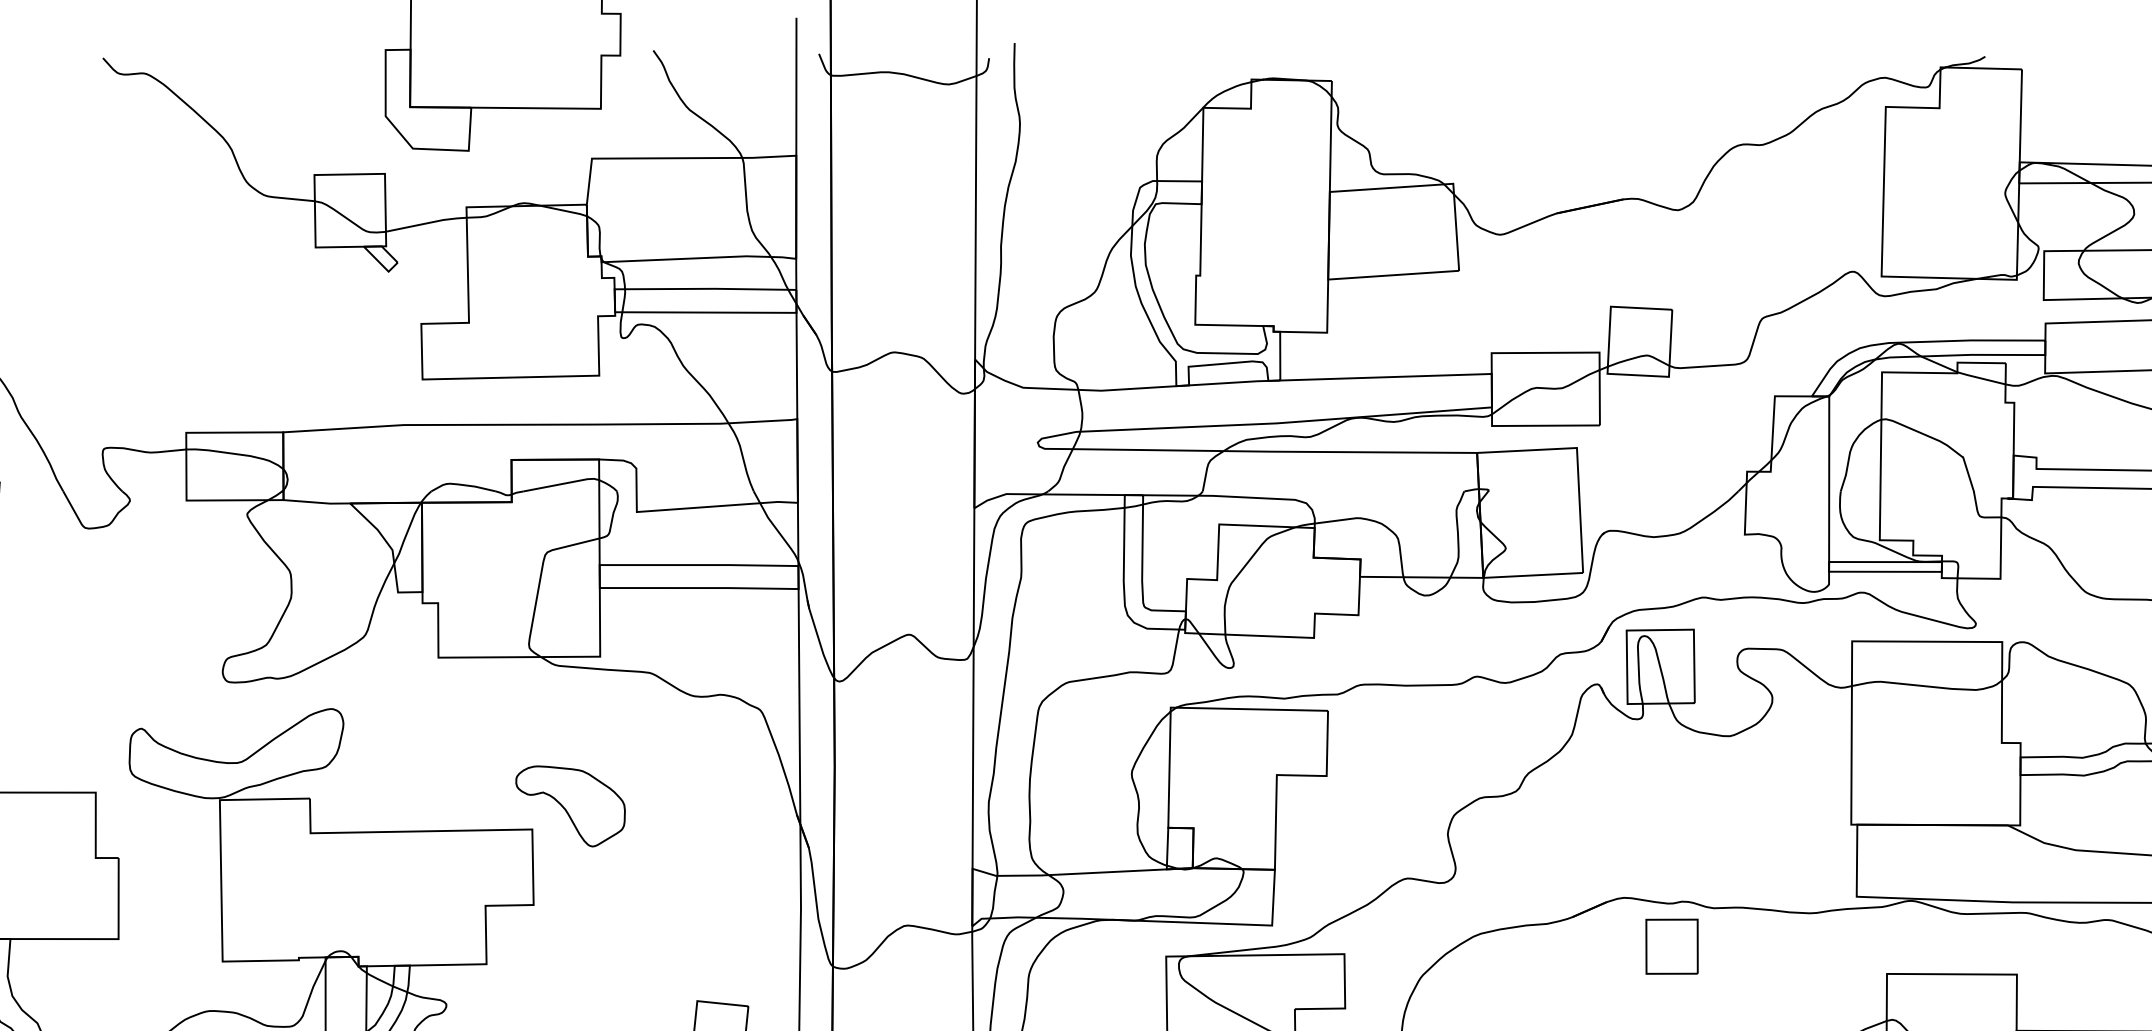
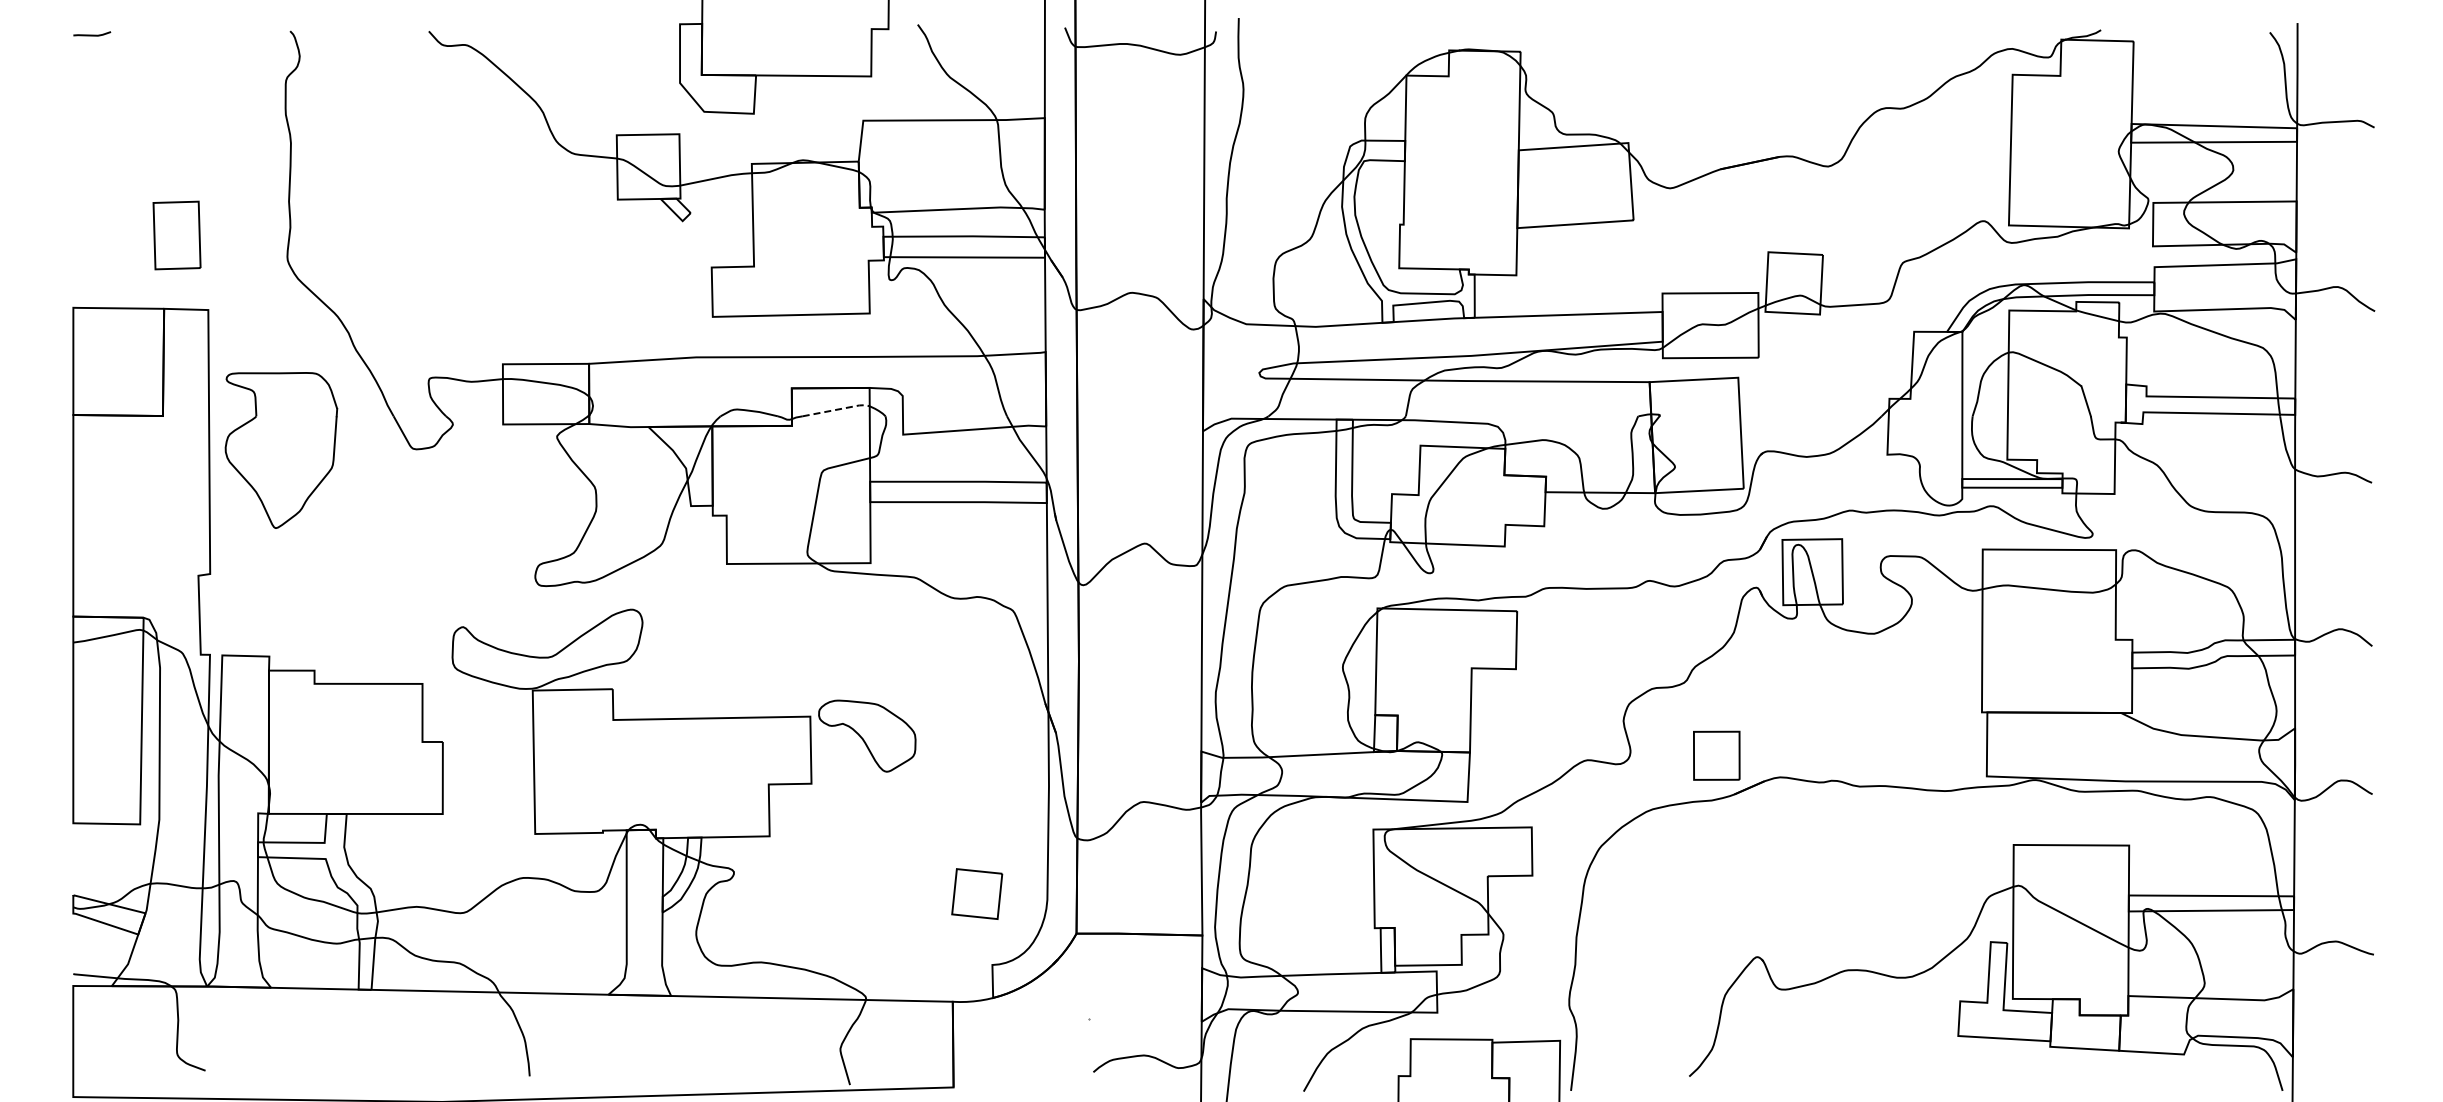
line: (562, 483) -> (837, 409), solid -> dashed
part: (570, 805) -> (867, 735), moved
part: (1671, 946) -> (1716, 755), moved

